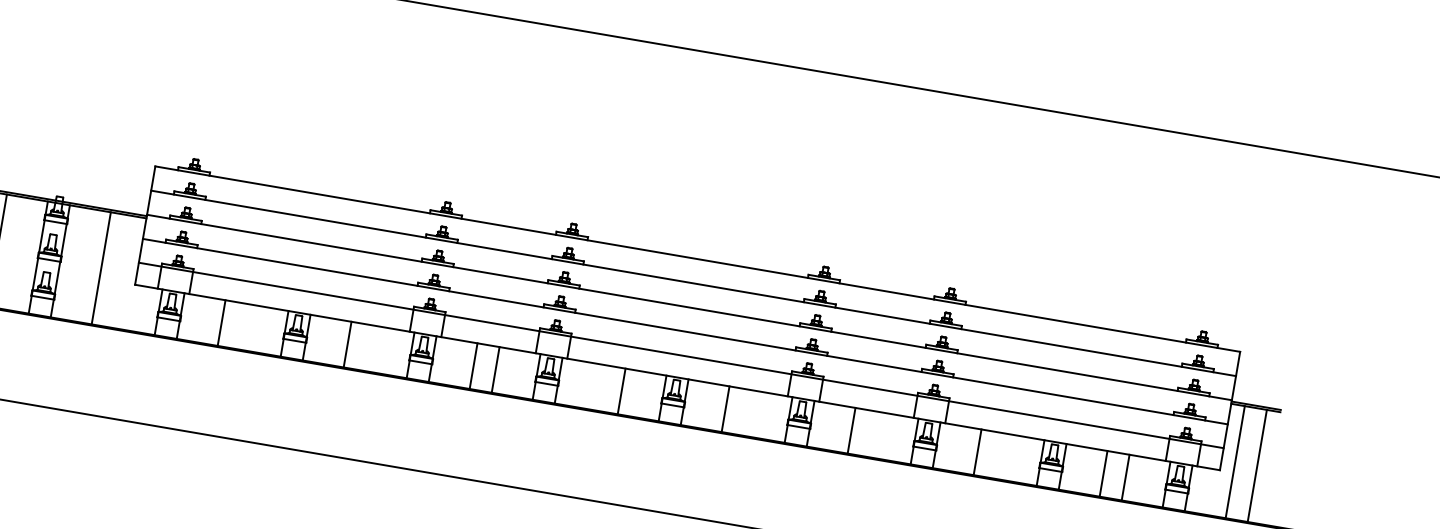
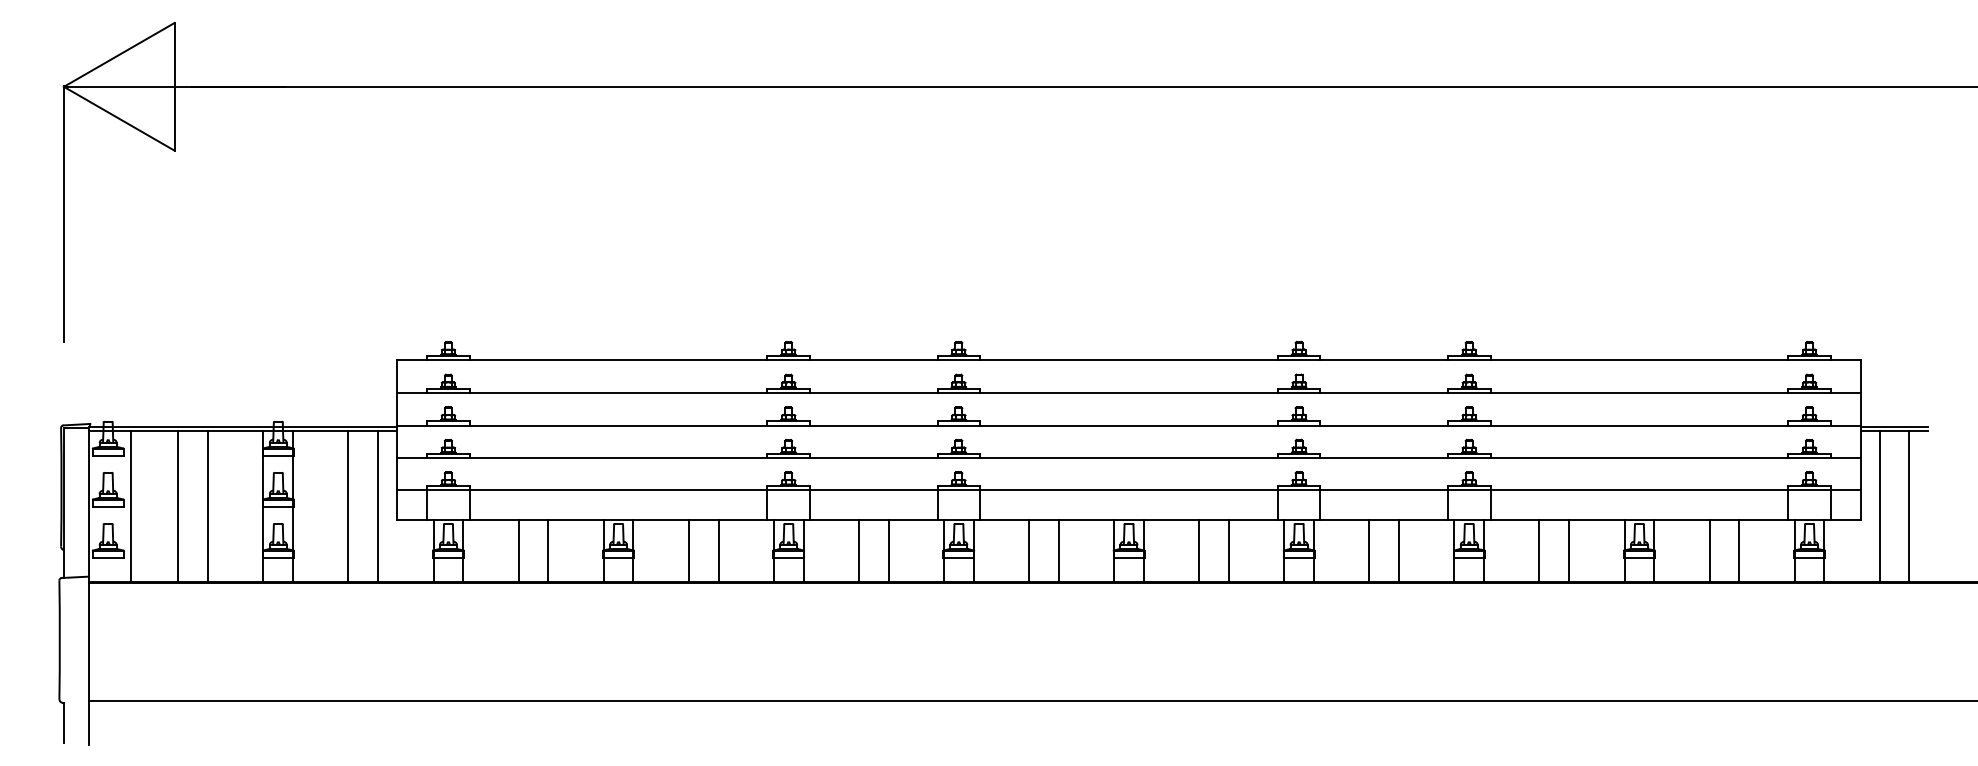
line: (123, 271) -> (378, 505), added
line: (243, 326) -> (548, 550), added
line: (369, 348) -> (718, 550), added
line: (600, 387) -> (1029, 550), added
line: (747, 412) -> (1228, 550), added
line: (874, 434) -> (1399, 550), added
line: (999, 455) -> (1569, 550), added

